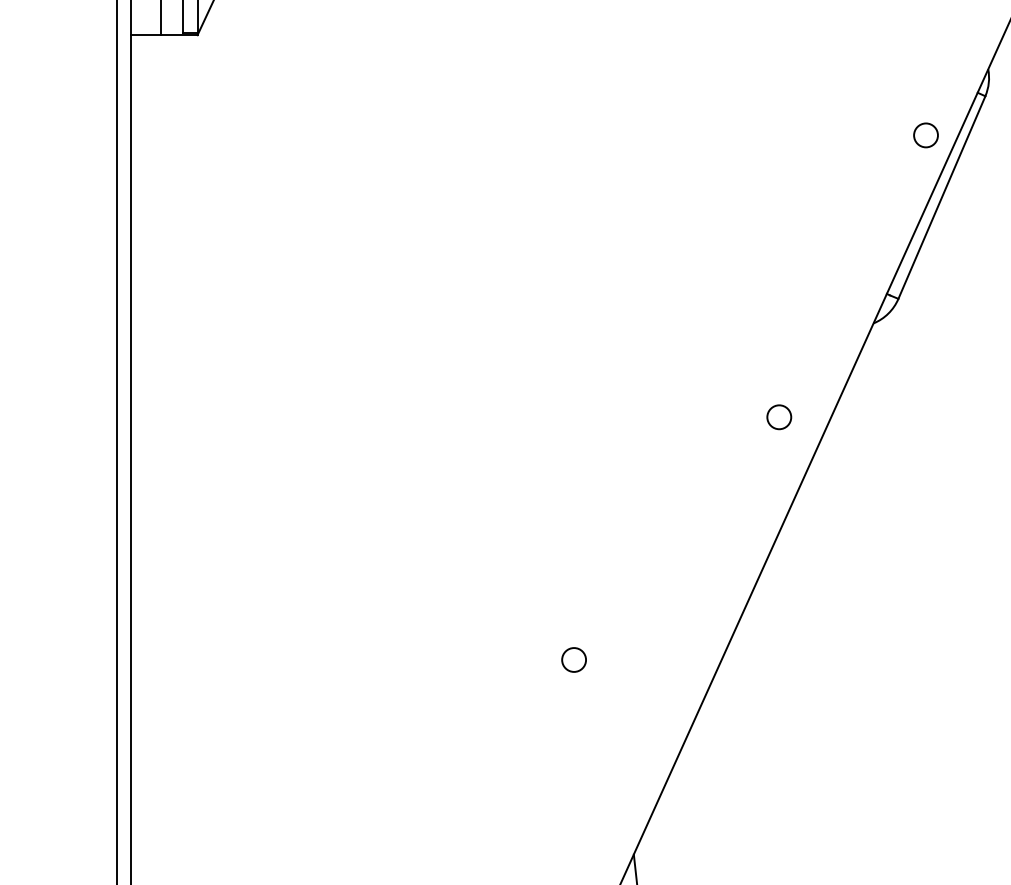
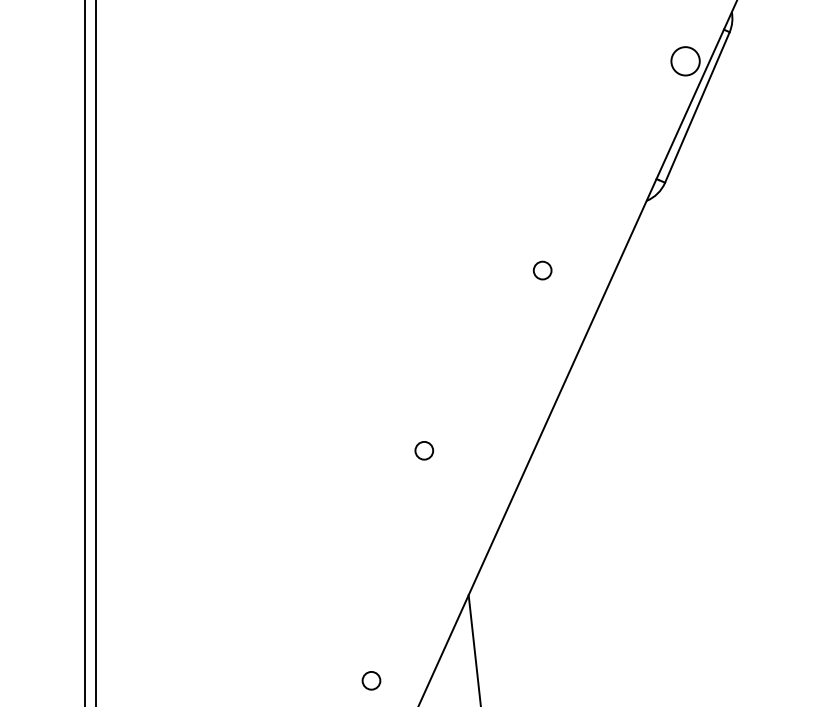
circle: (925, 135) -> (685, 61), size x1.6
circle: (779, 417) -> (542, 270), moved

